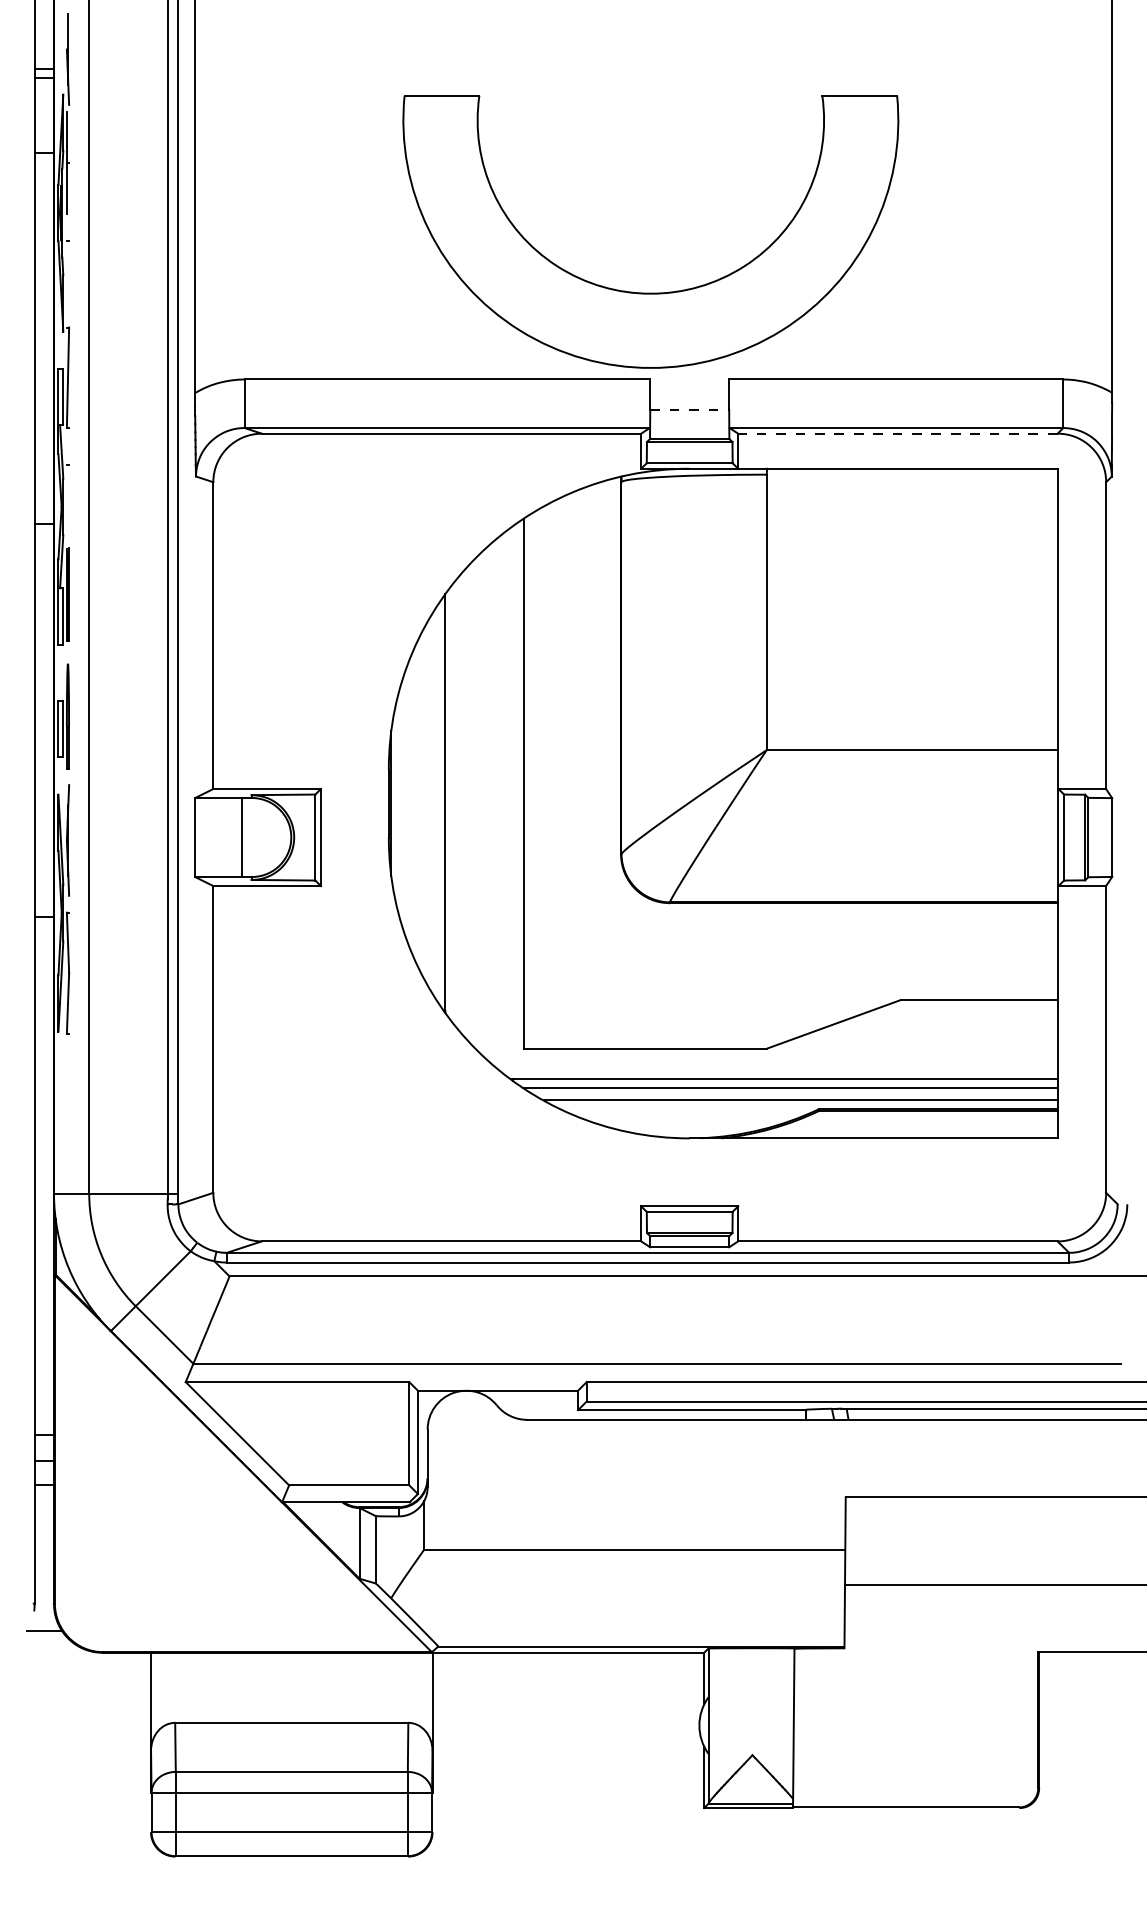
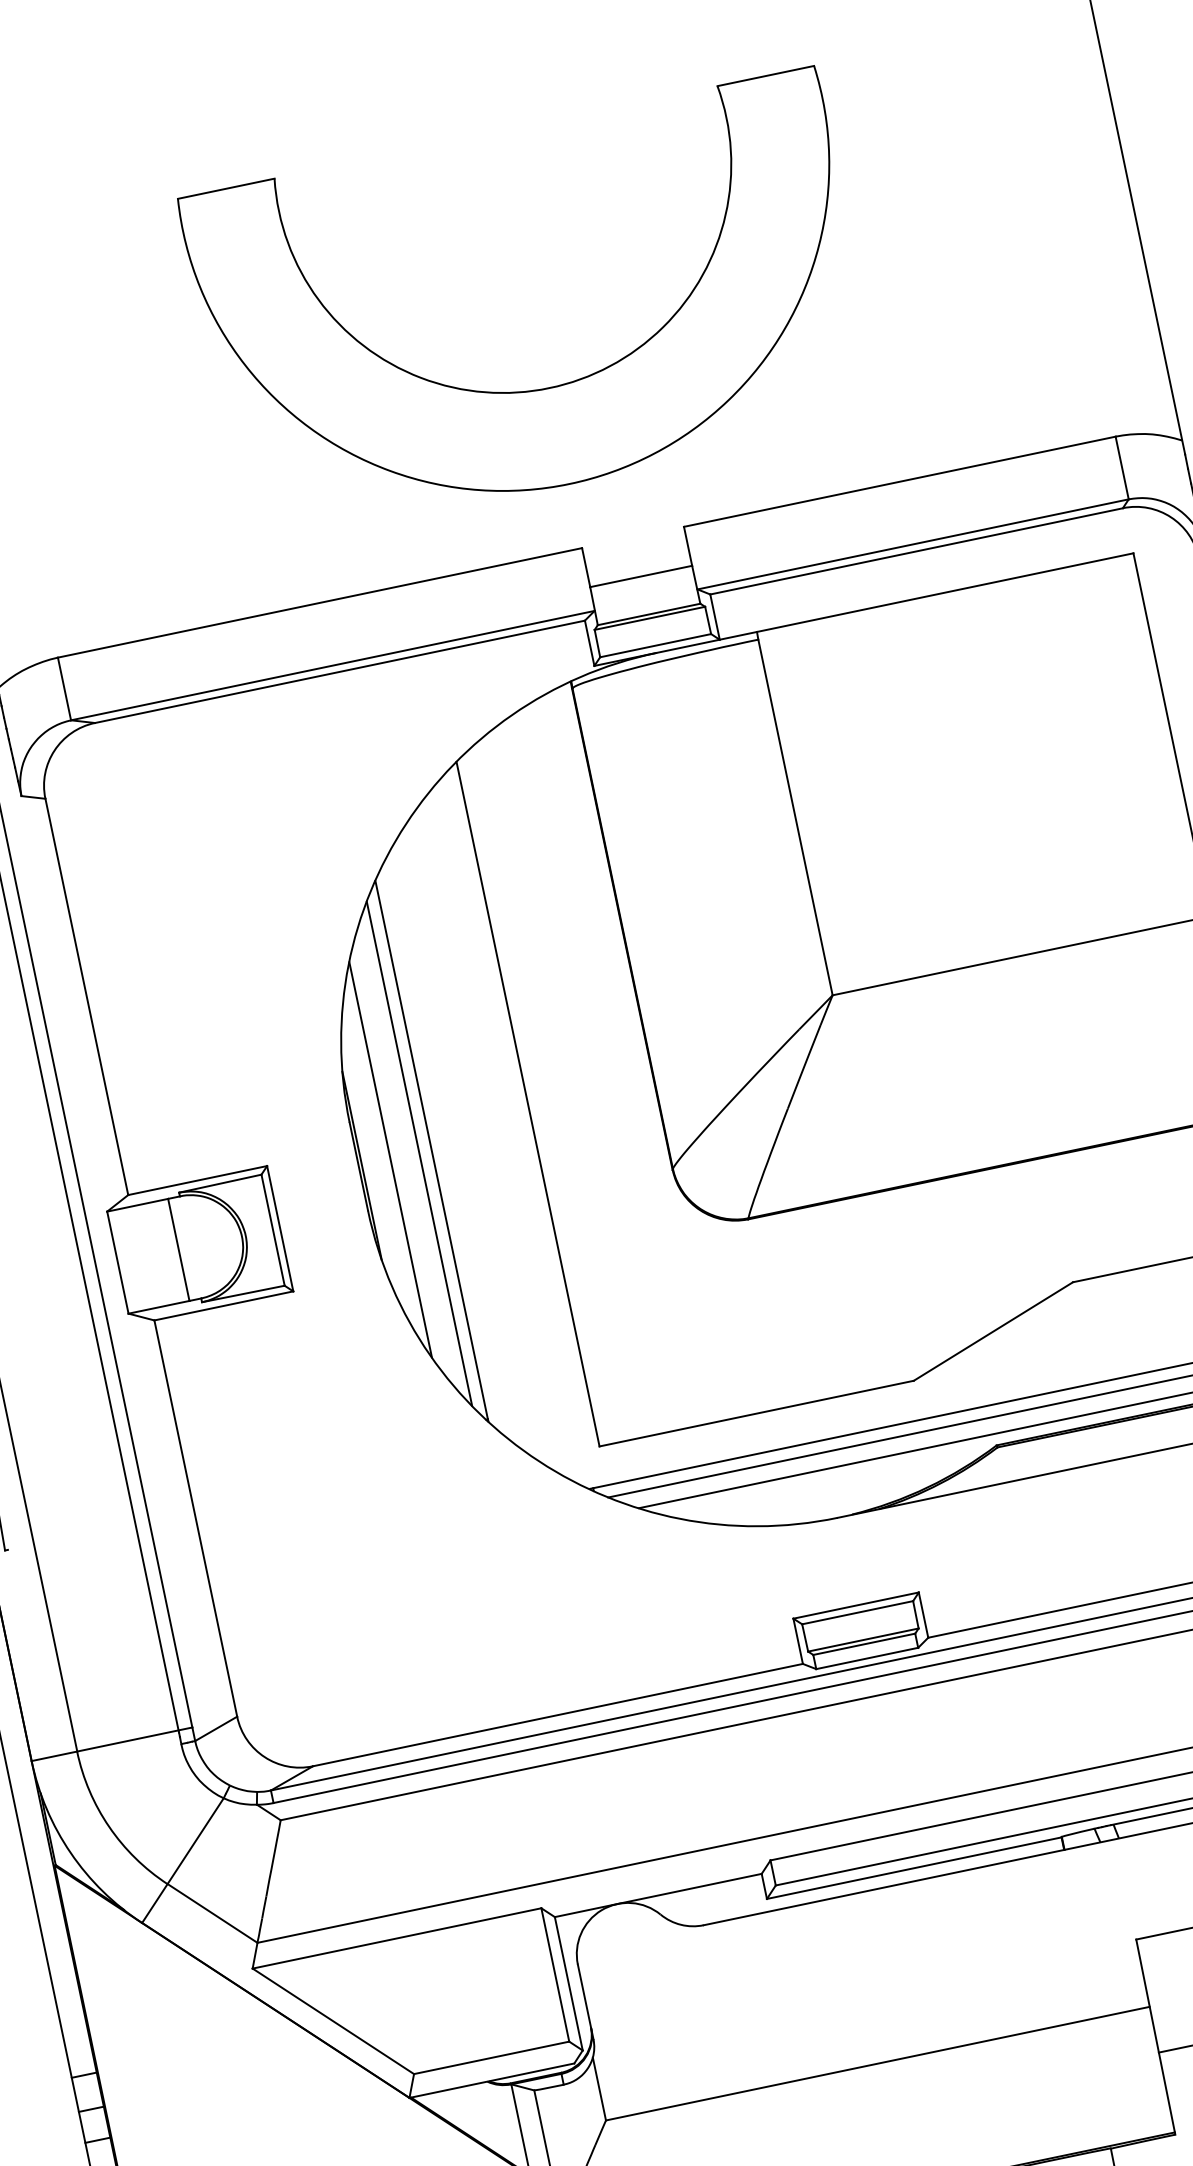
part: (650, 292) -> (548, 386), moved
line: (690, 409) -> (642, 576), dashed -> solid
line: (897, 433) -> (916, 551), dashed -> solid
line: (413, 803) -> (390, 1159), added
line: (435, 803) -> (419, 1153), added

